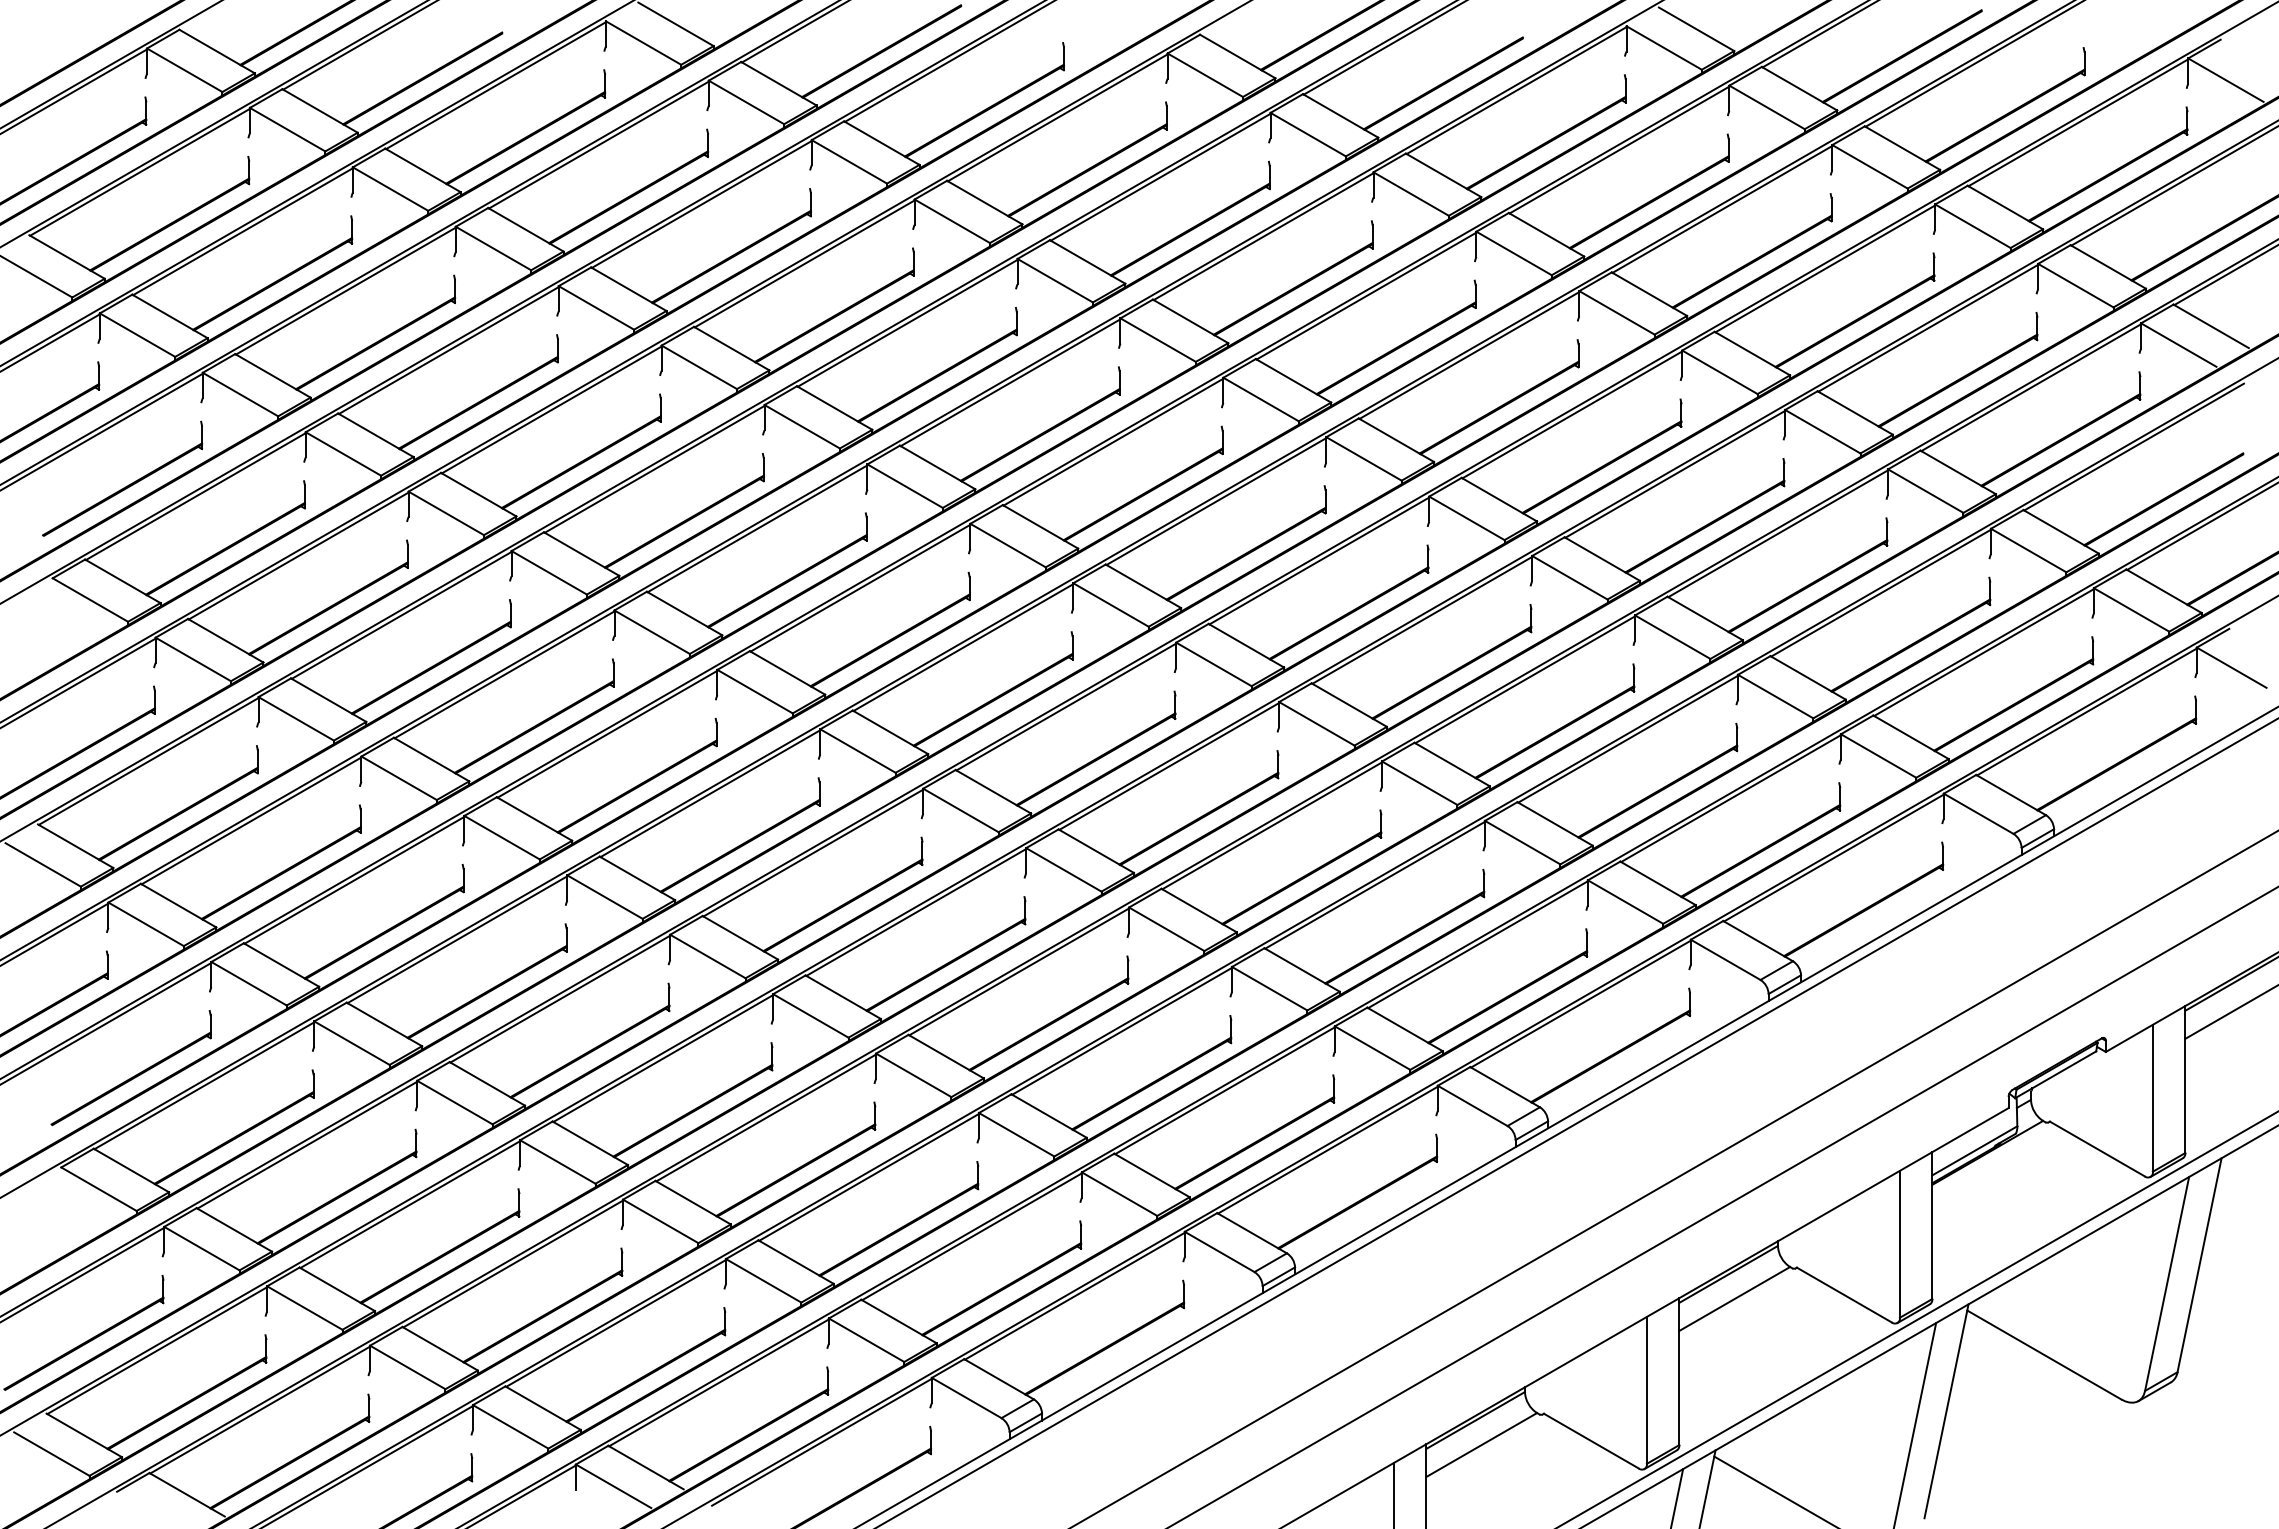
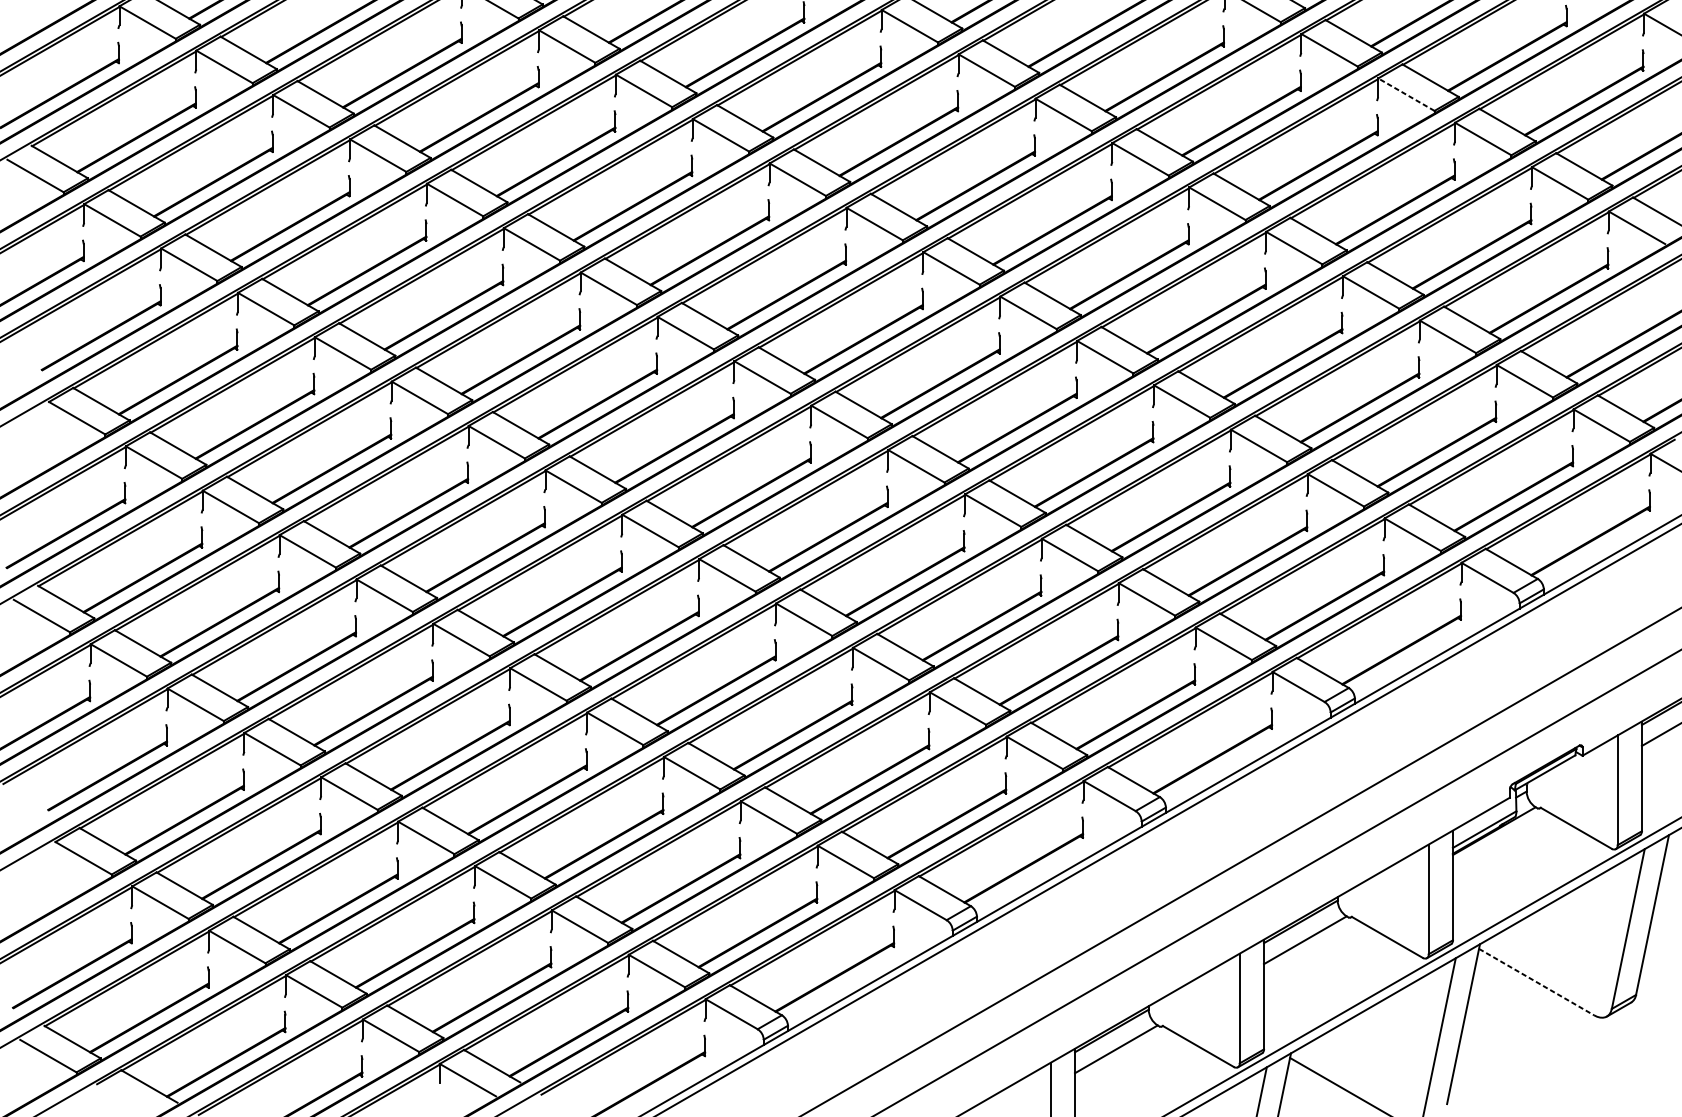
line: (1870, 166) -> (1406, 94), solid -> dashed
line: (2044, 1354) -> (1536, 981), solid -> dashed

